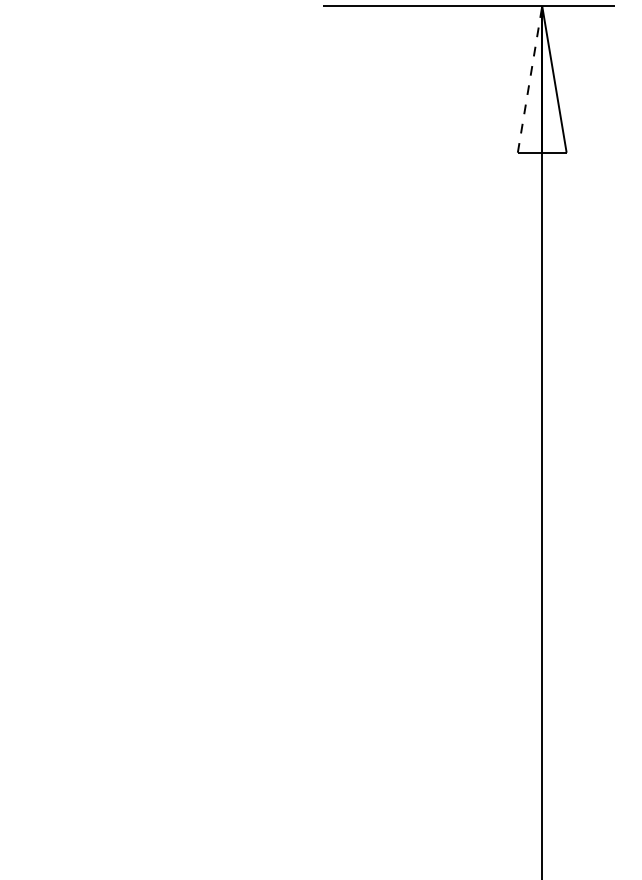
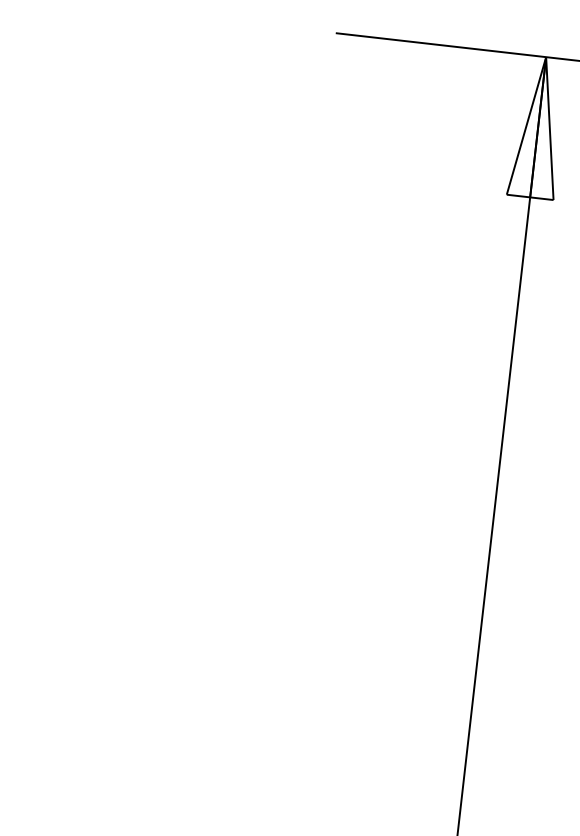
line: (530, 79) -> (526, 125), dashed -> solid

